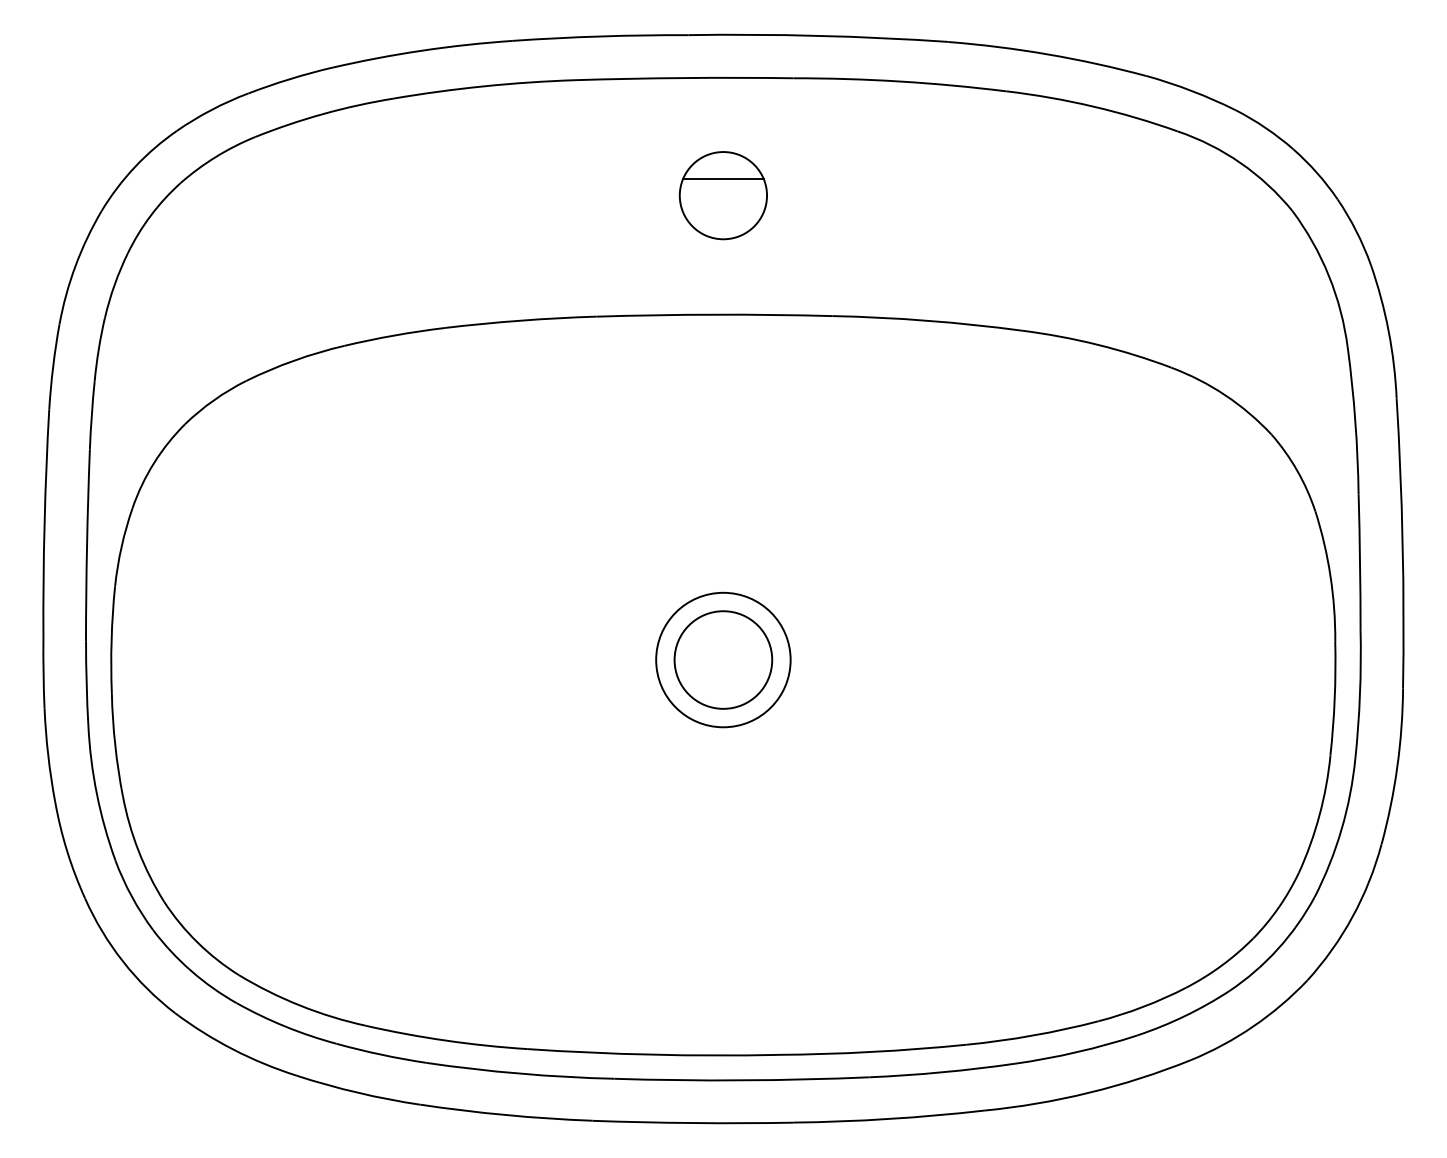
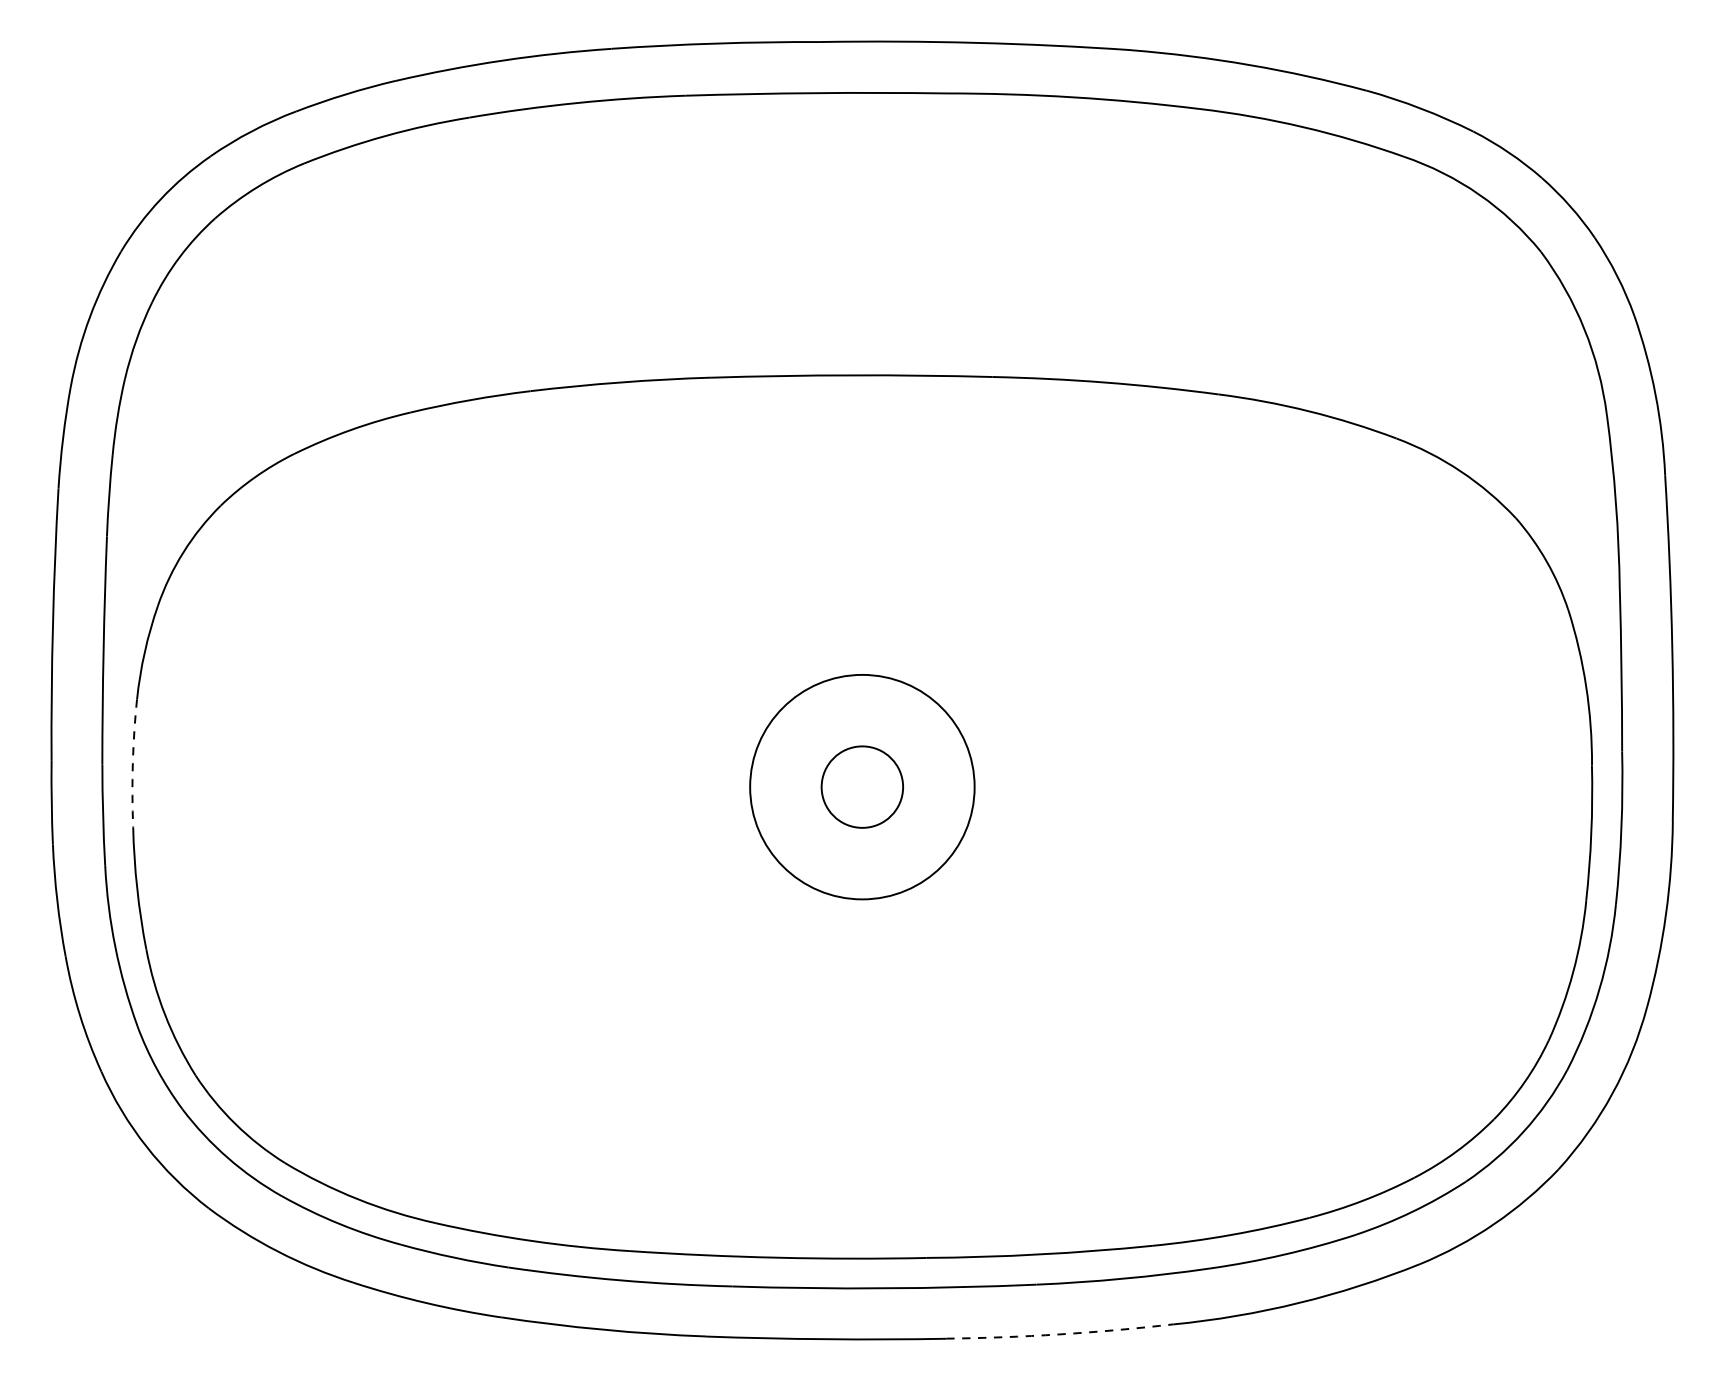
part: (722, 195) -> (861, 233), removed
arc: (111, 640) -> (132, 763), solid -> dashed
circle: (723, 659) -> (862, 786), size x0.7
circle: (723, 659) -> (862, 786), size x1.4
arc: (889, 1118) -> (1060, 1333), solid -> dashed

